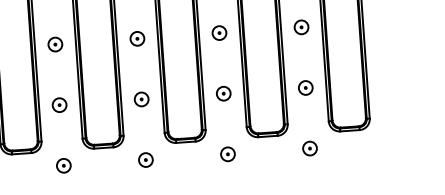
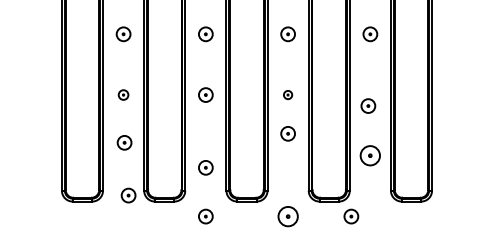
part: (301, 26) -> (368, 105), moved
part: (218, 32) -> (287, 94), size x0.6
part: (55, 44) -> (123, 94), size x0.7
part: (305, 87) -> (370, 155), size x1.4
part: (223, 93) -> (287, 133), moved
part: (141, 99) -> (205, 167), moved
part: (59, 104) -> (124, 142), moved
part: (310, 148) -> (351, 216), moved
part: (227, 154) -> (287, 216), size x1.4
part: (63, 165) -> (128, 195), moved

